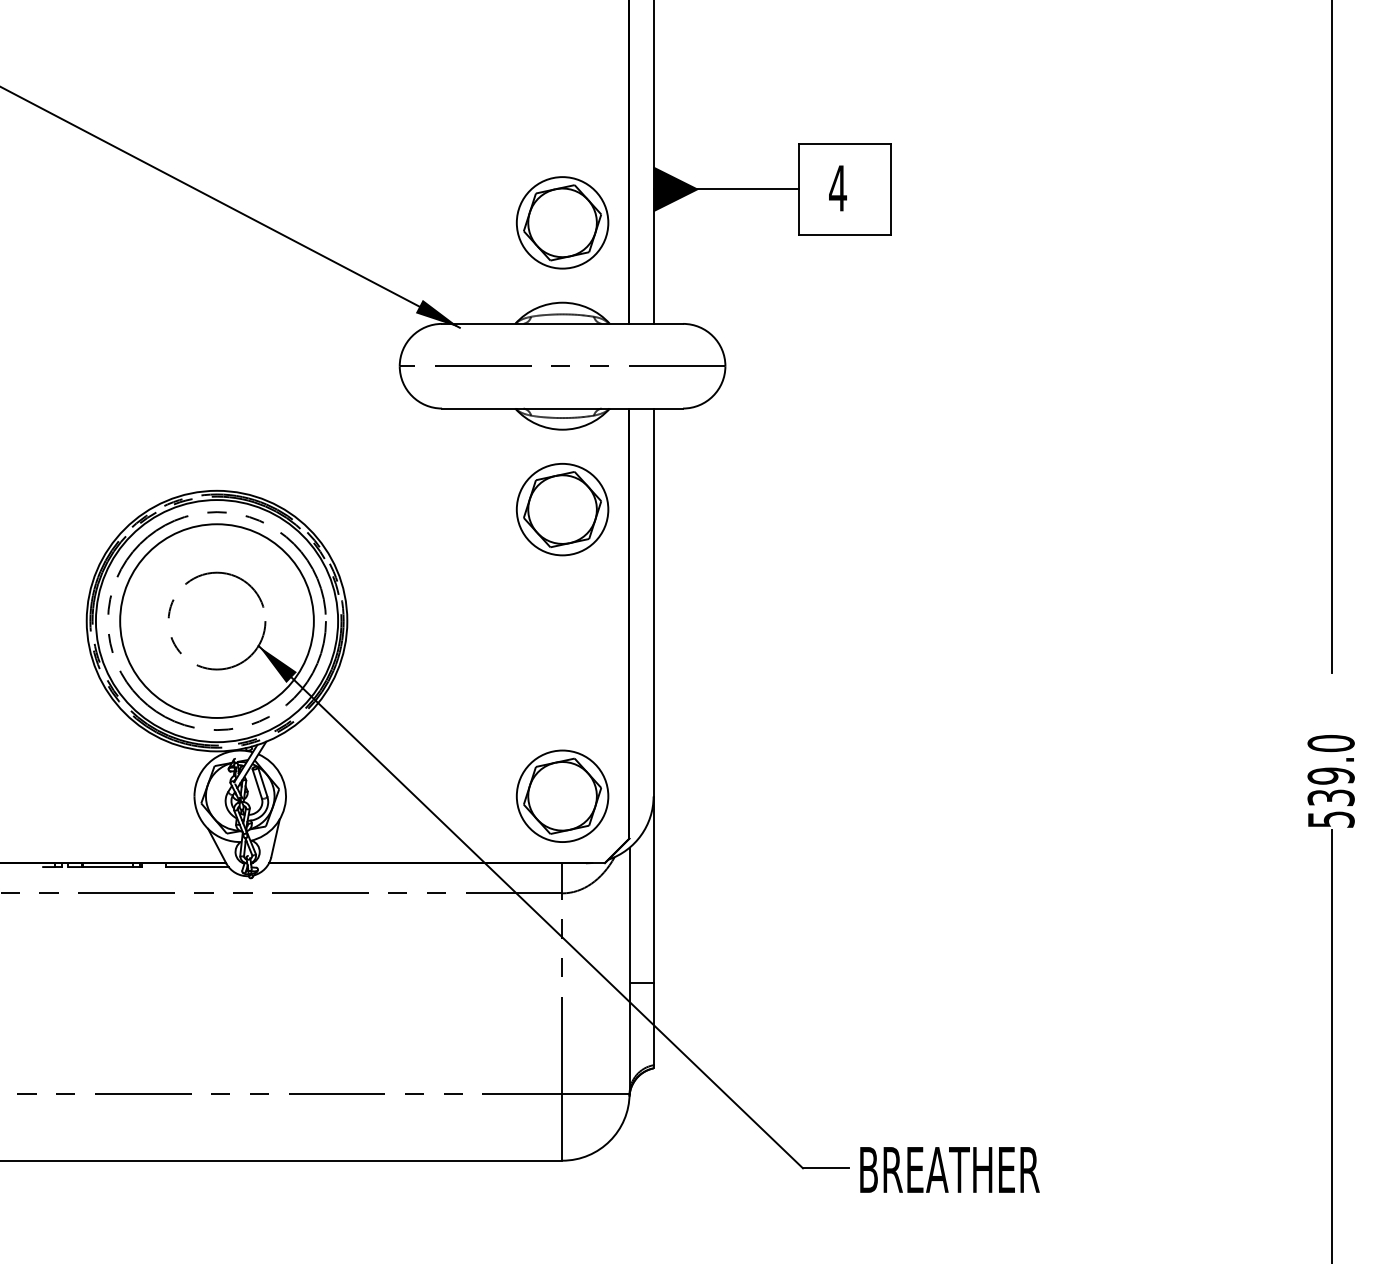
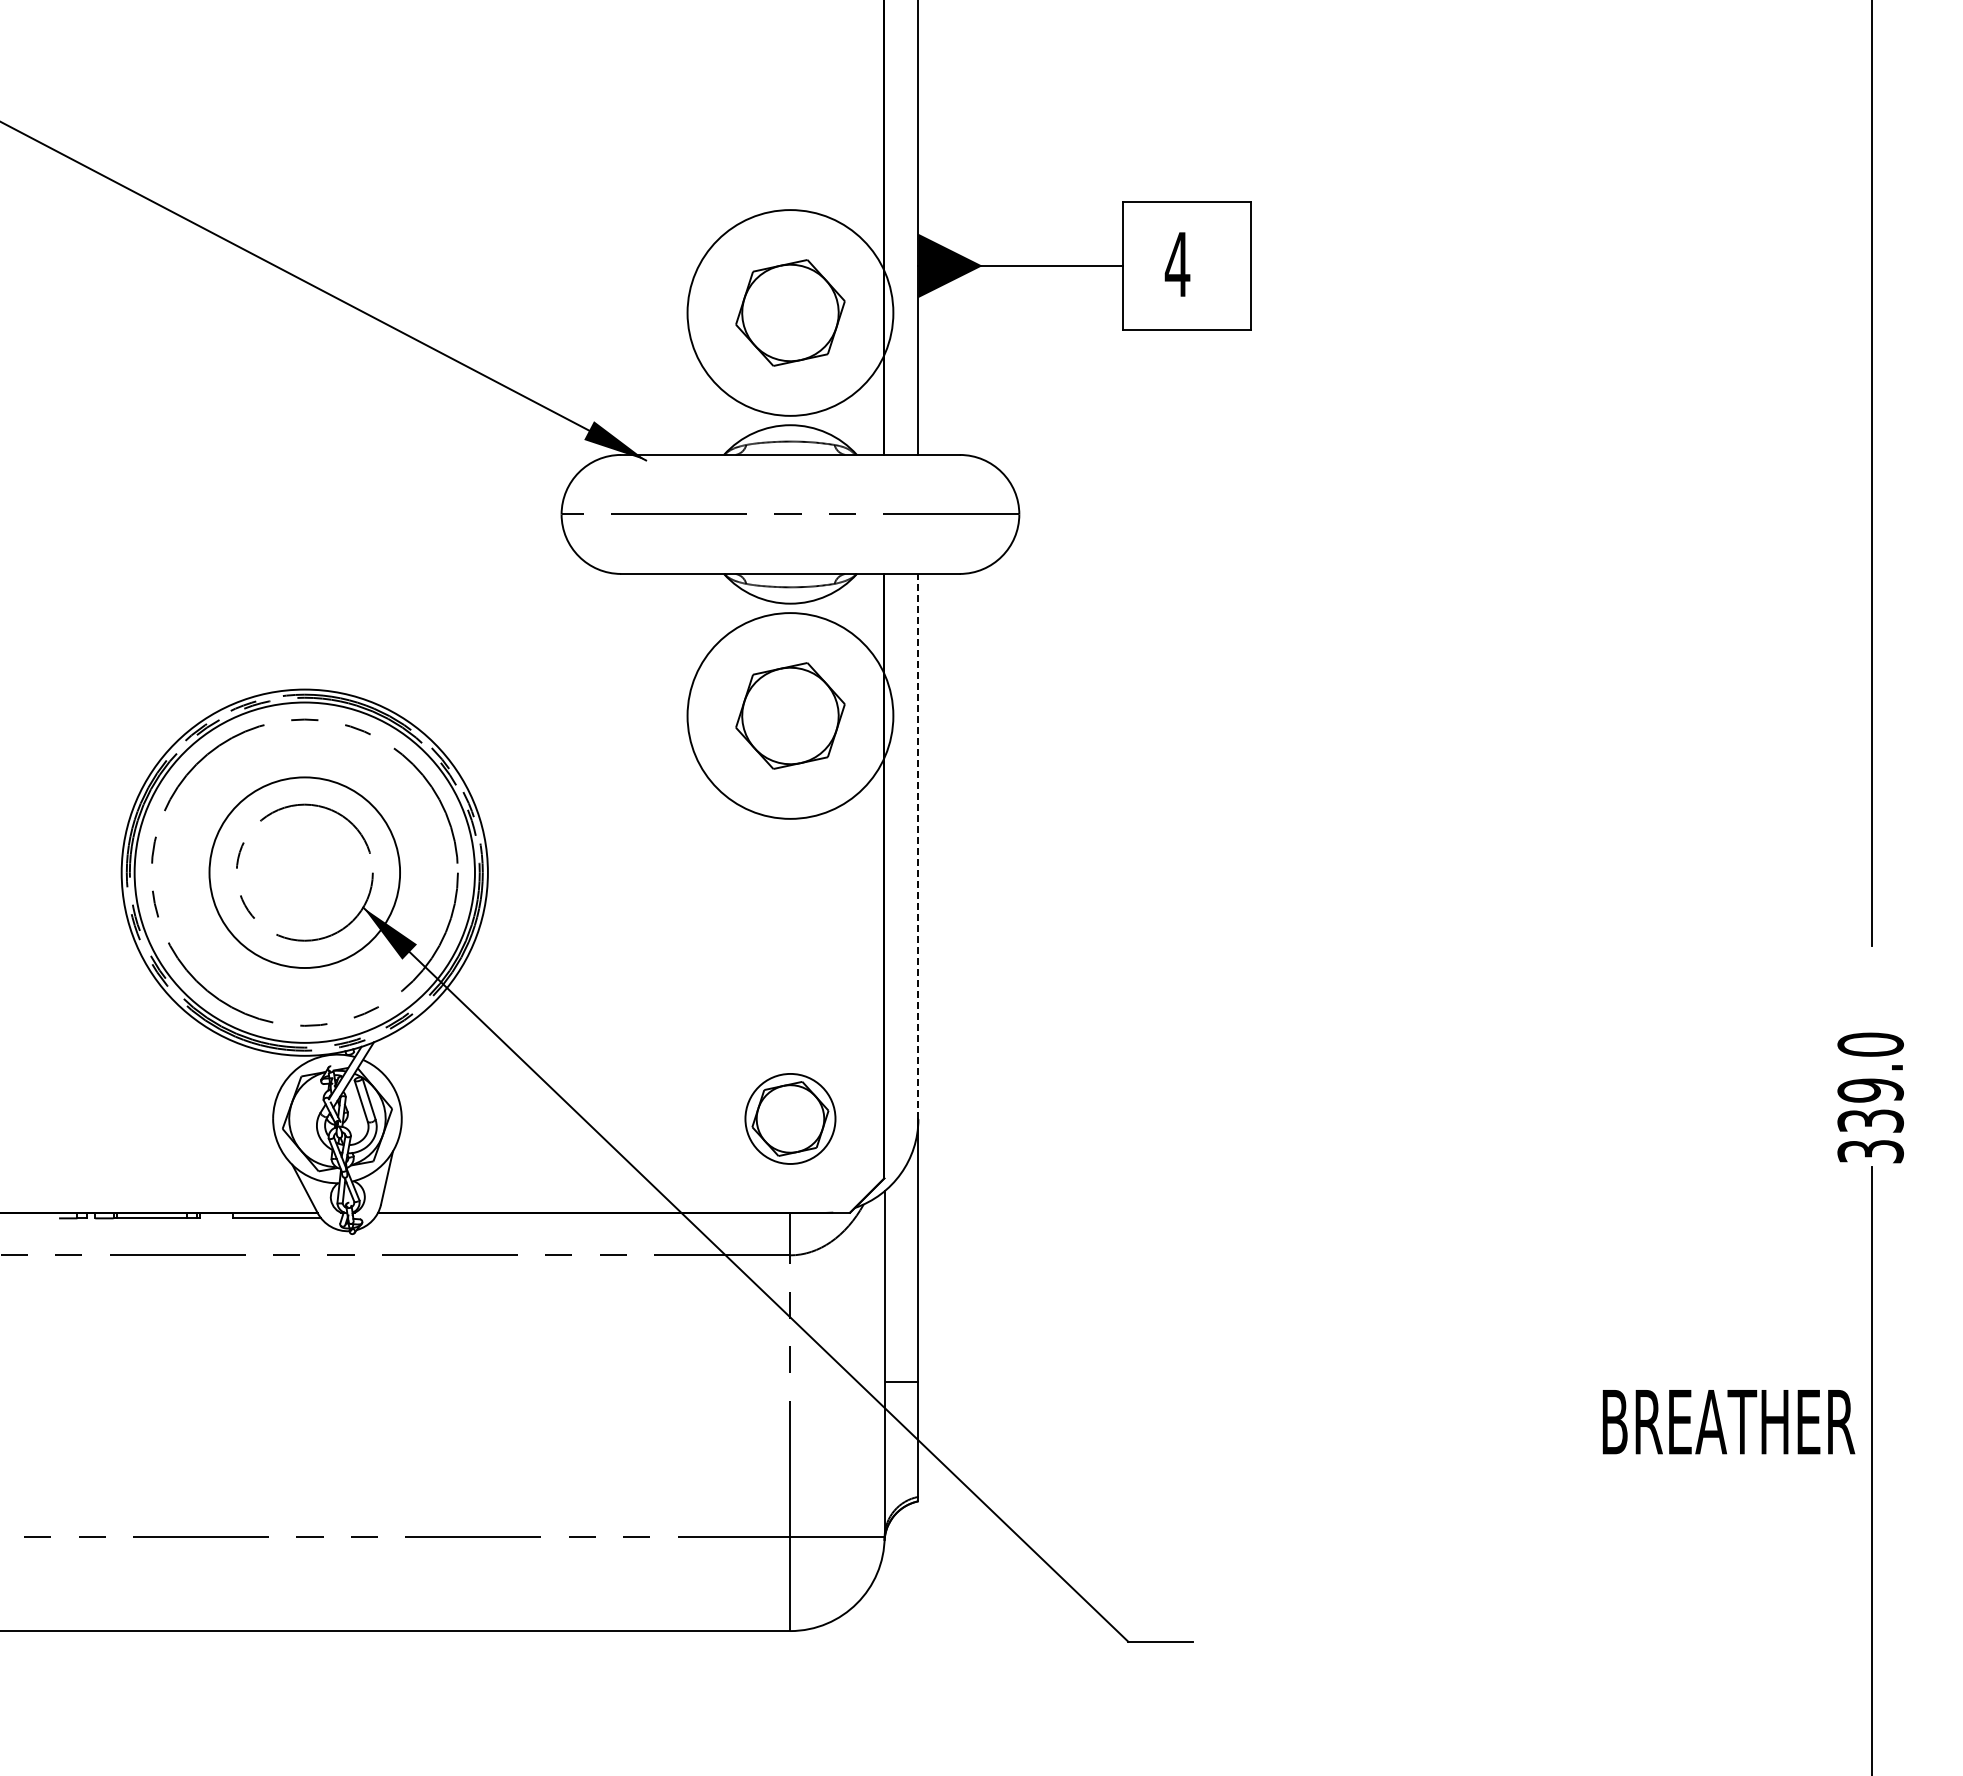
circle: (562, 222) -> (790, 312), size x1.6
circle: (562, 509) -> (790, 715), size x1.6
line: (653, 602) -> (918, 846), solid -> dashed
circle: (216, 620) -> (304, 872), size x0.7
part: (562, 796) -> (790, 1118), size x0.7
text: (1331, 819) -> (1870, 1151), 539.0 -> 339.0
text: (949, 1170) -> (1728, 1422), moved

